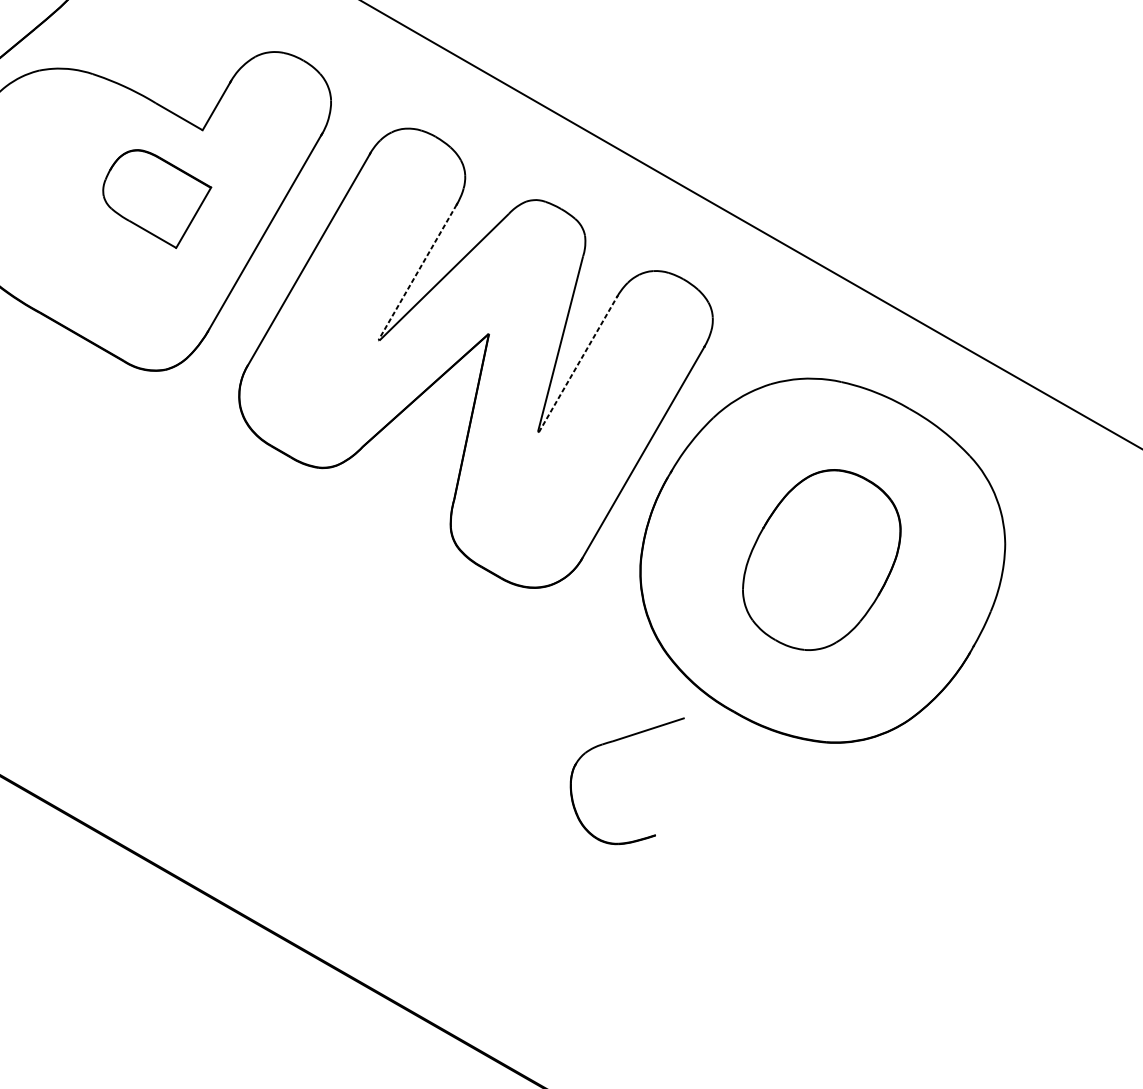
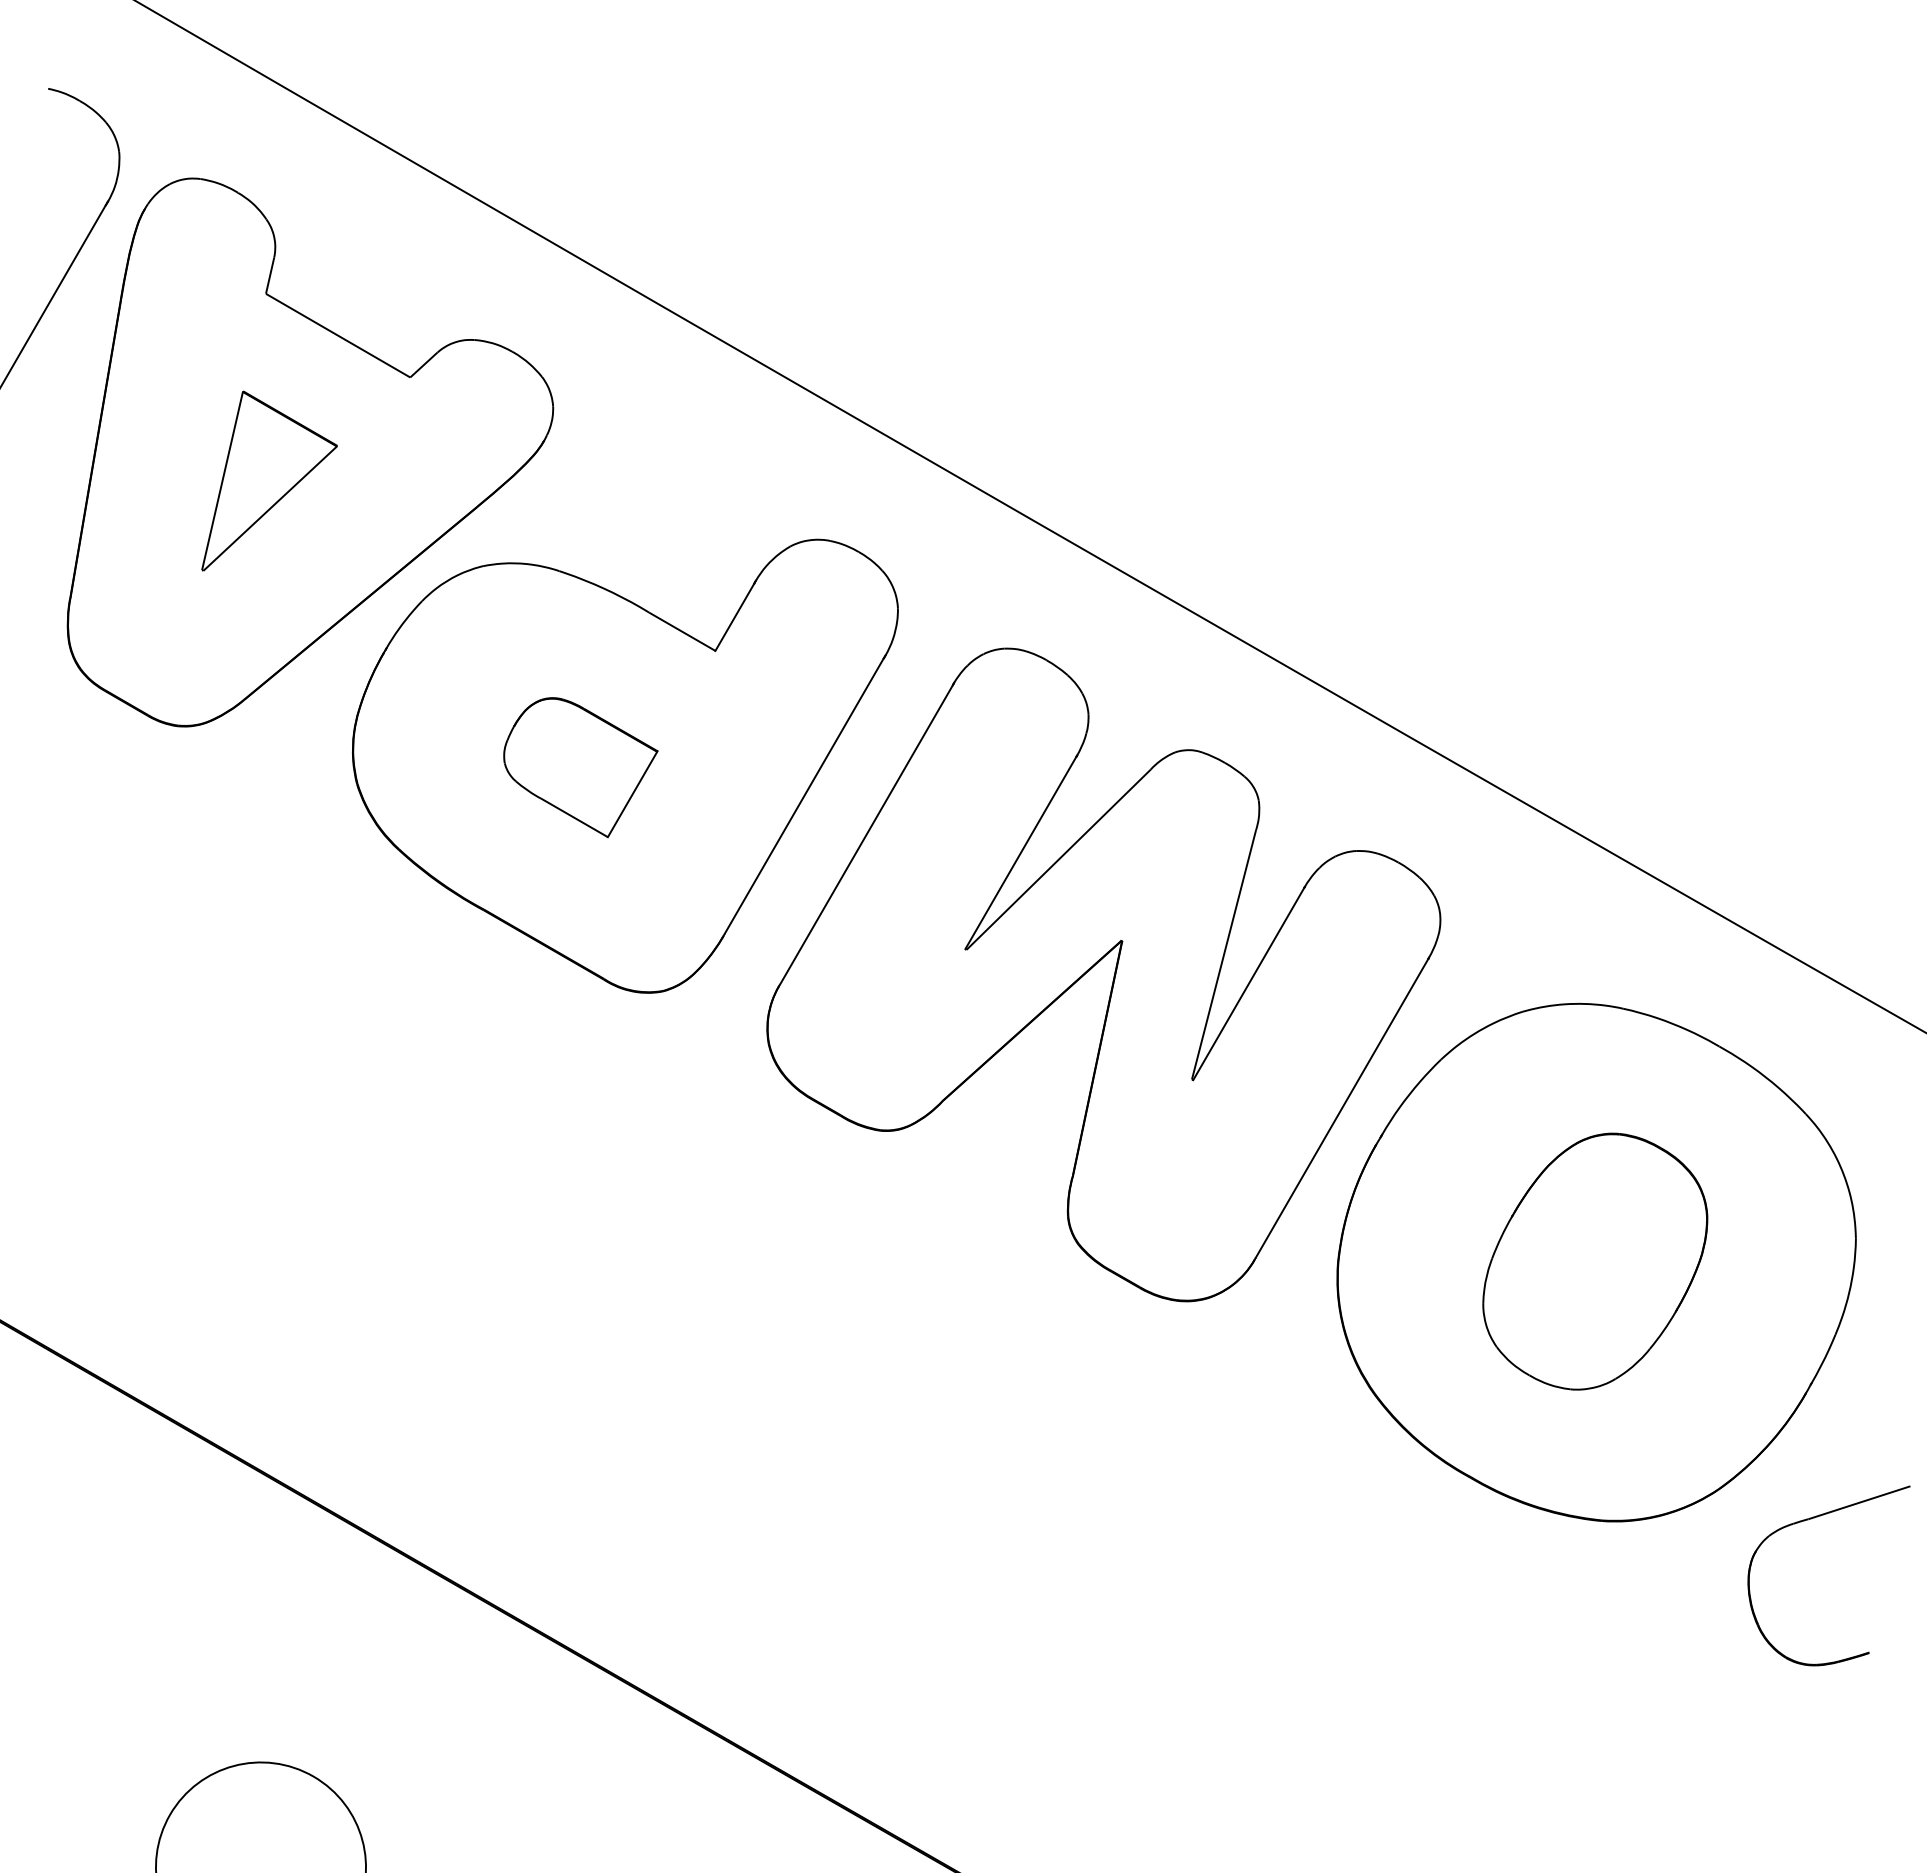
part: (156, 198) -> (580, 767), moved
line: (417, 272) -> (1020, 853), dashed -> solid
line: (578, 364) -> (1249, 983), dashed -> solid
part: (615, 741) -> (1811, 1519), moved

